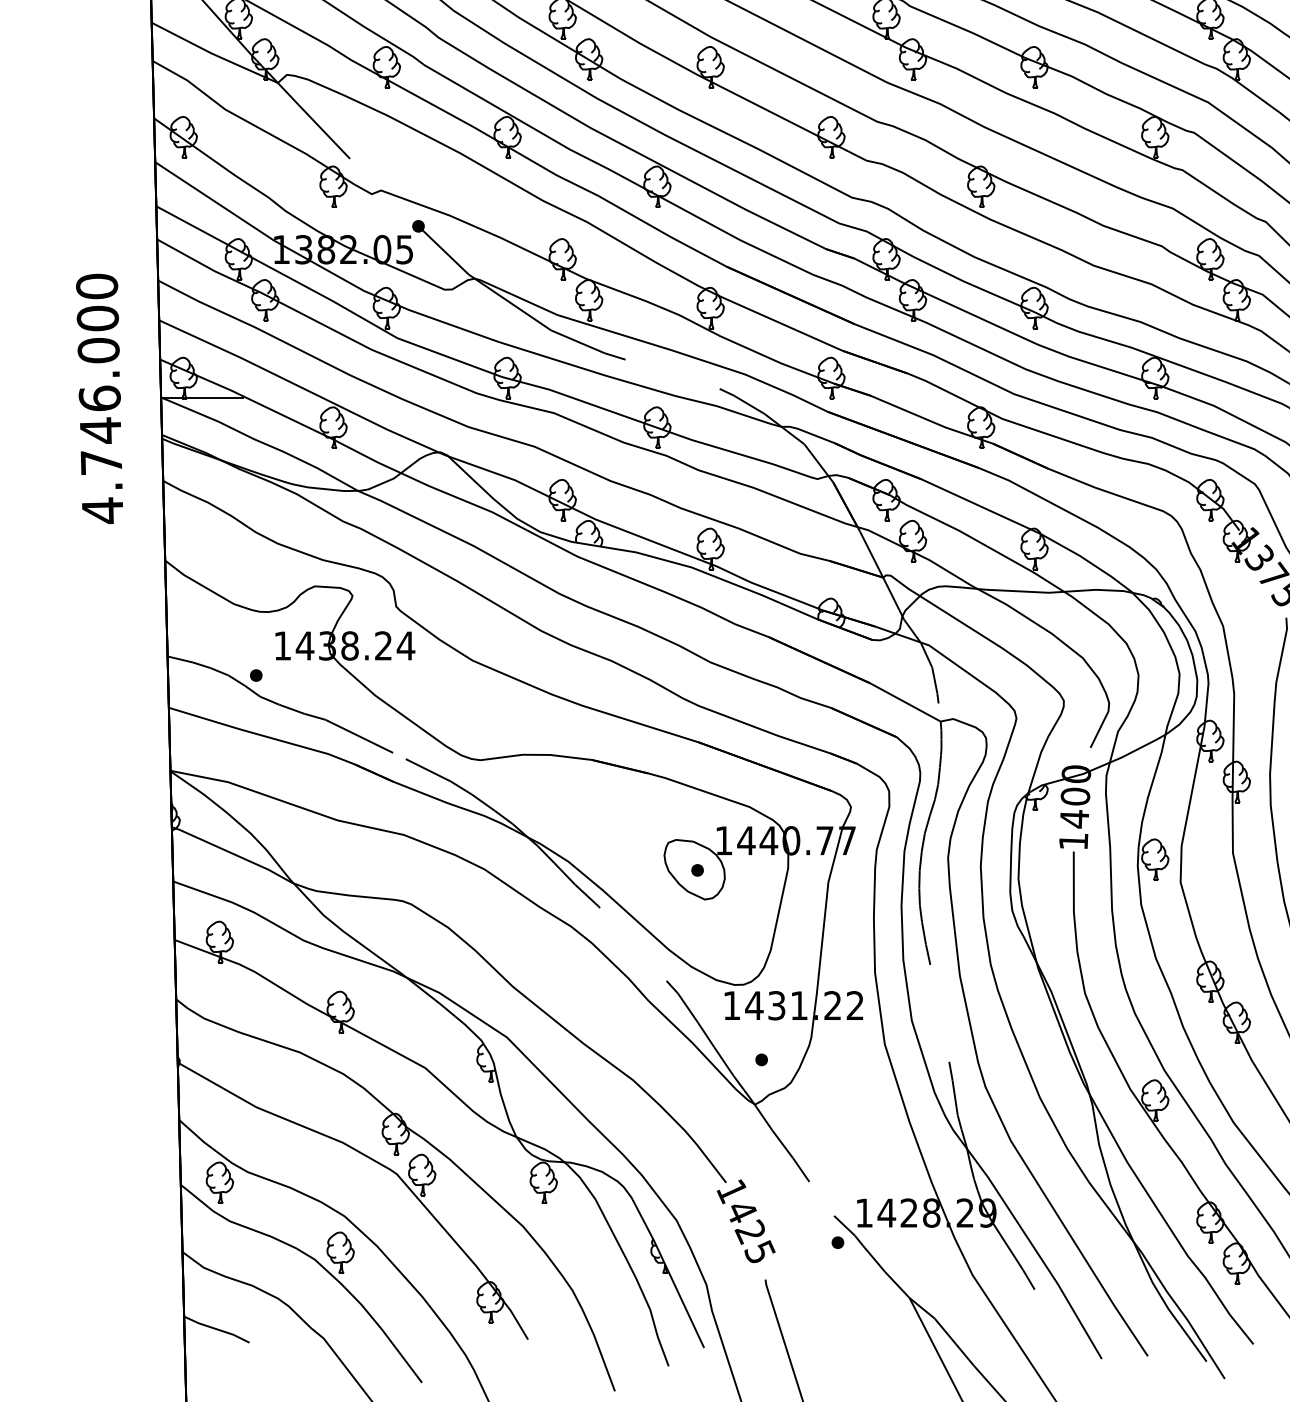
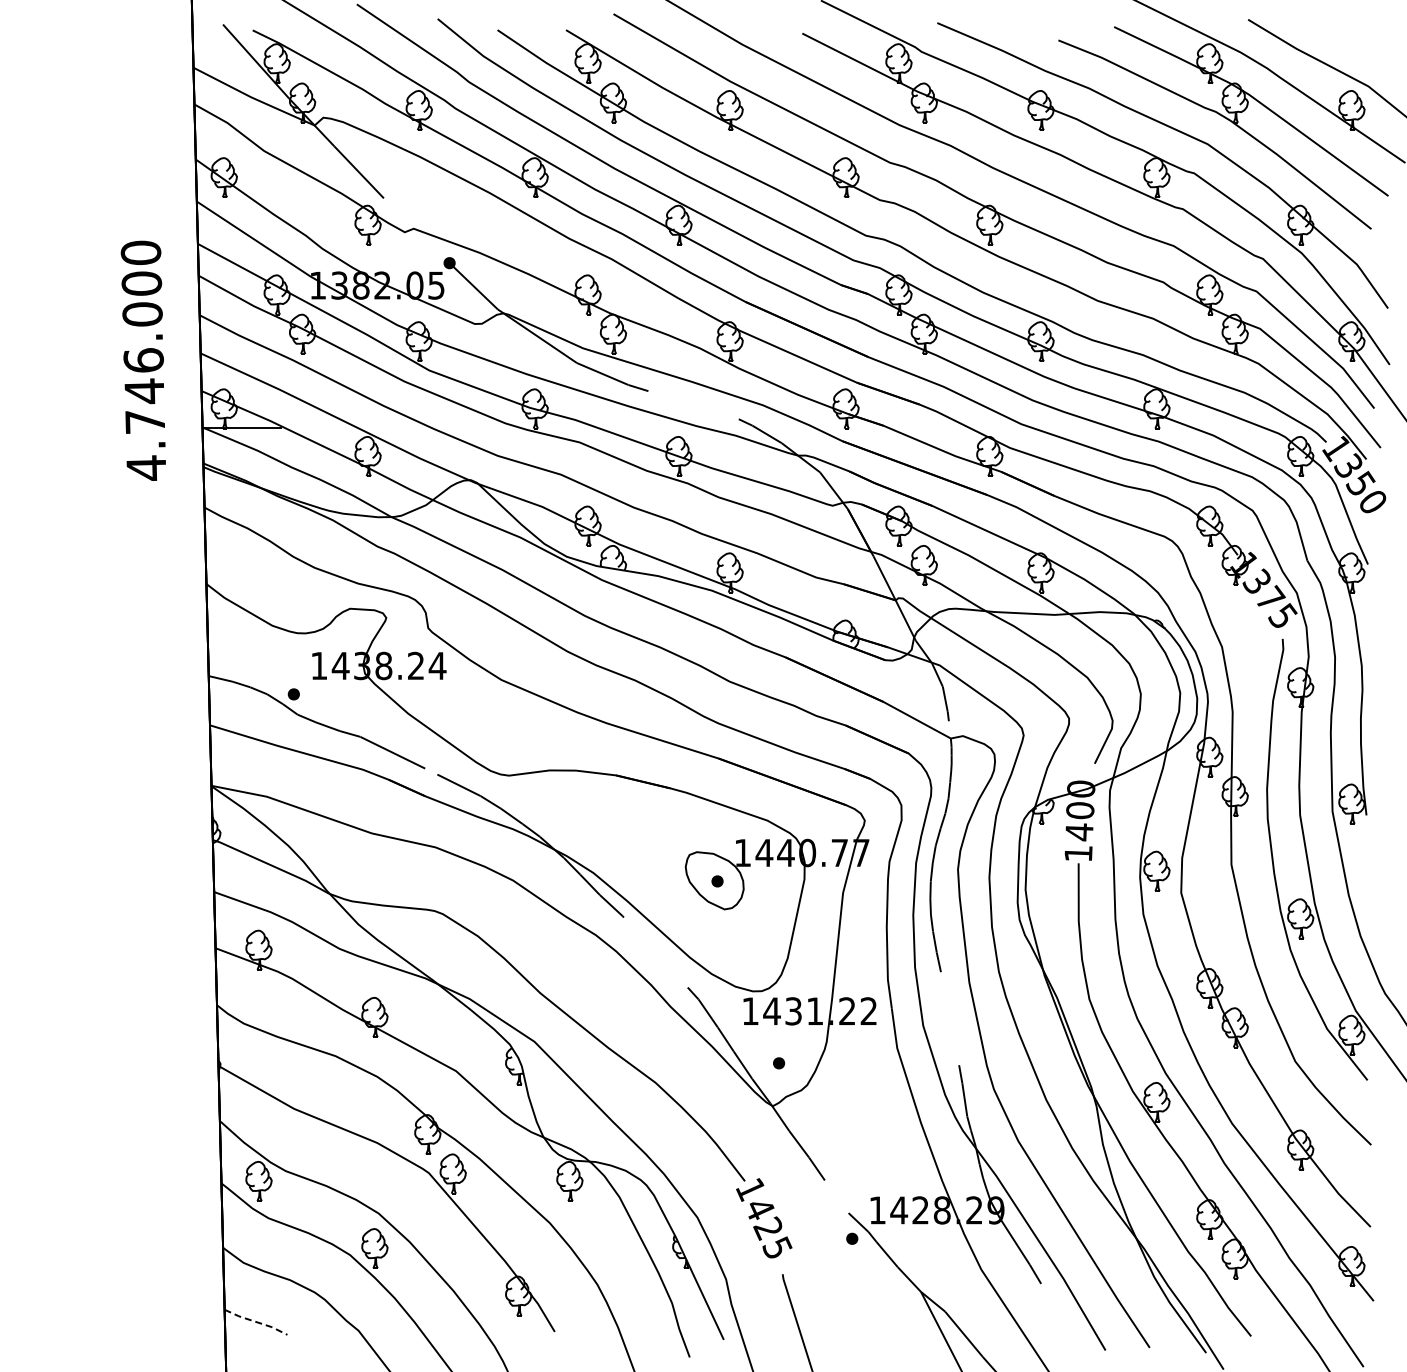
text: (98, 398) -> (142, 360), moved
line: (217, 1329) -> (256, 1322), solid -> dashed

